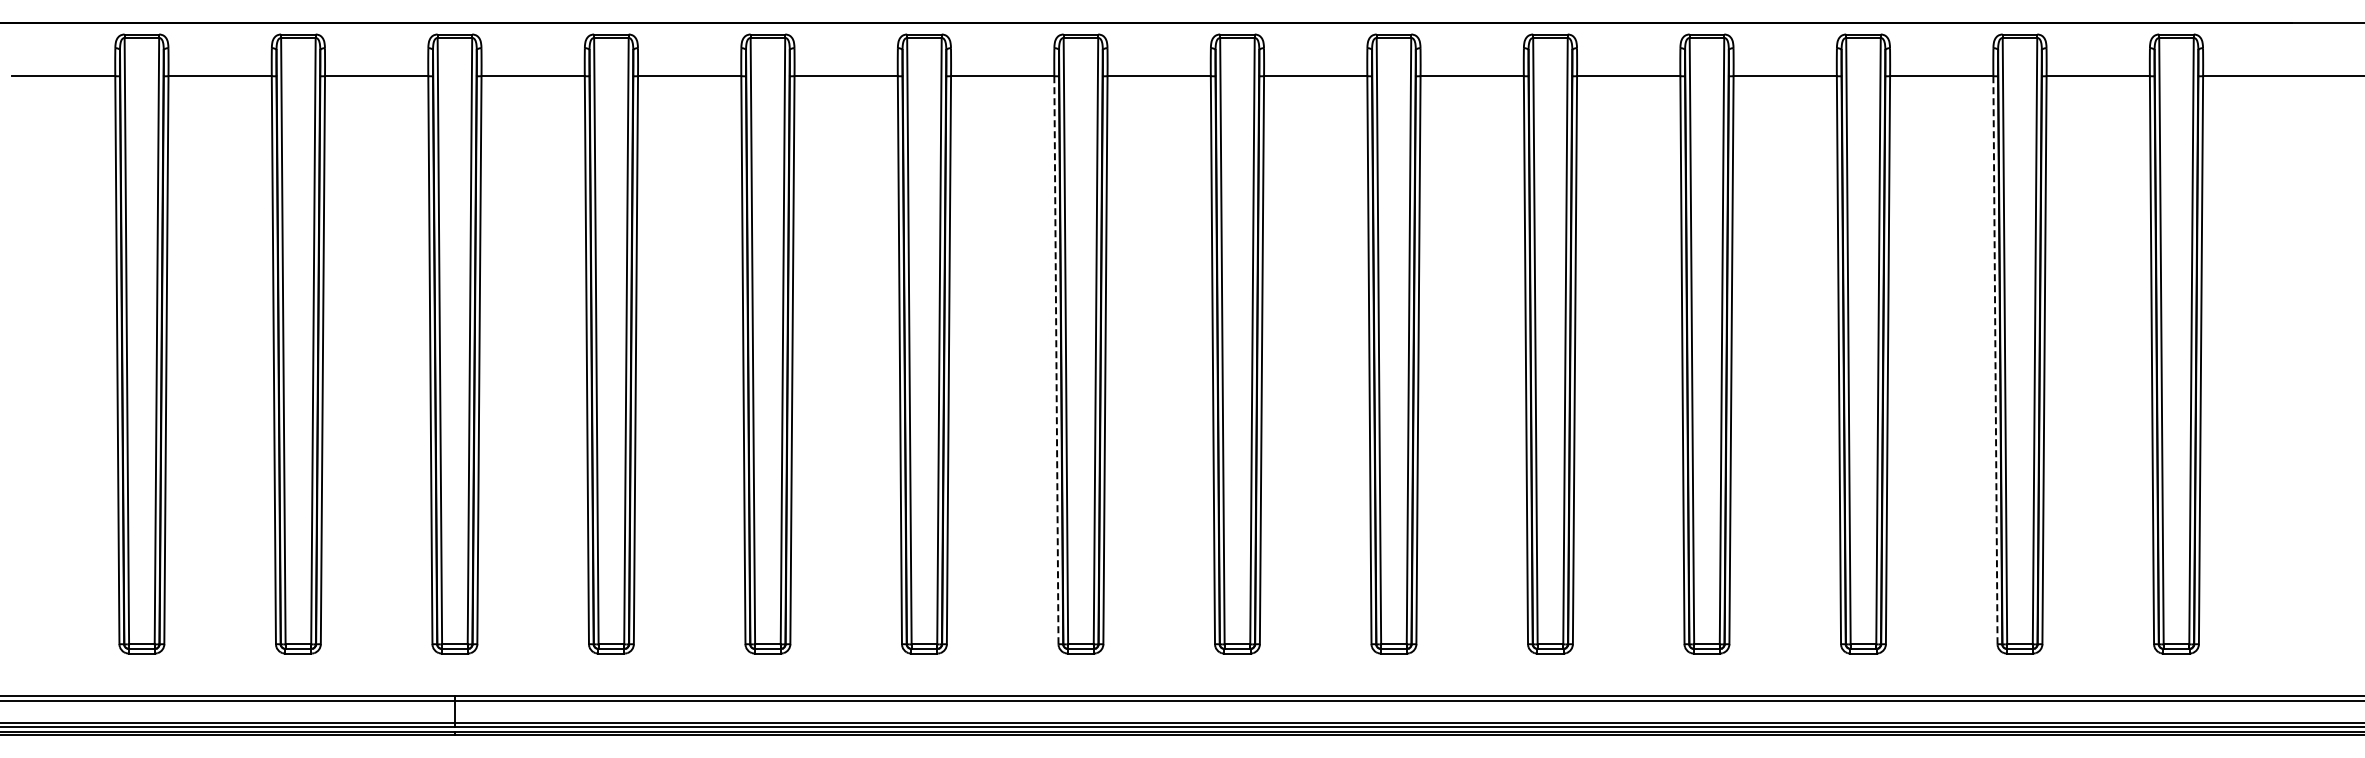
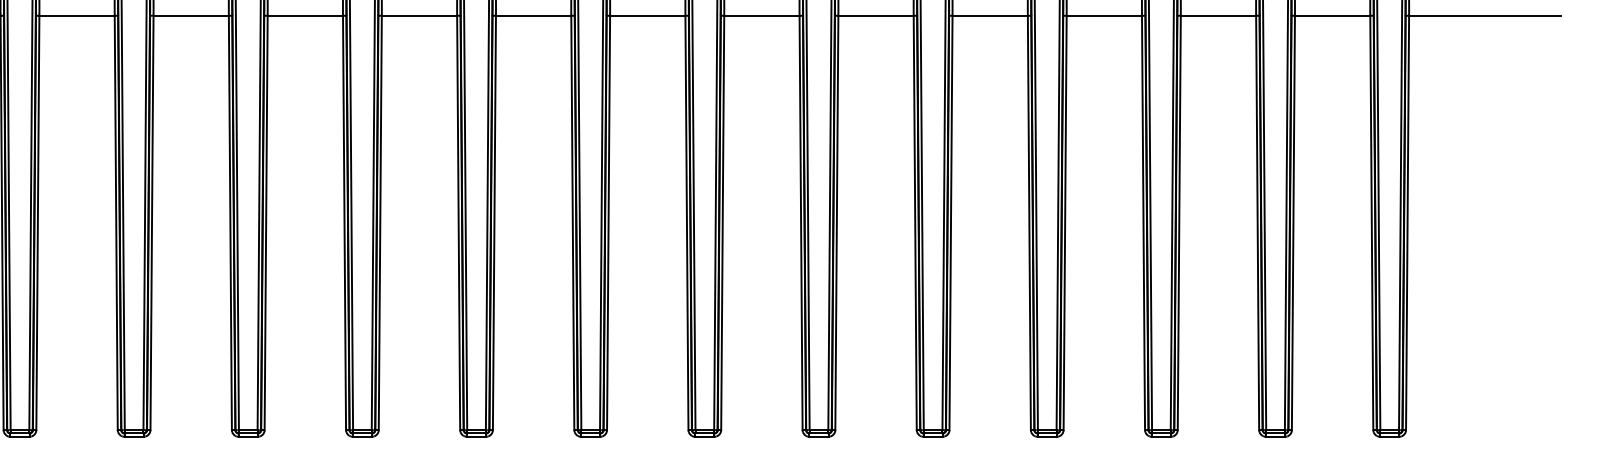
line: (1056, 360) -> (572, 223), dashed -> solid
line: (1995, 360) -> (1257, 223), dashed -> solid

